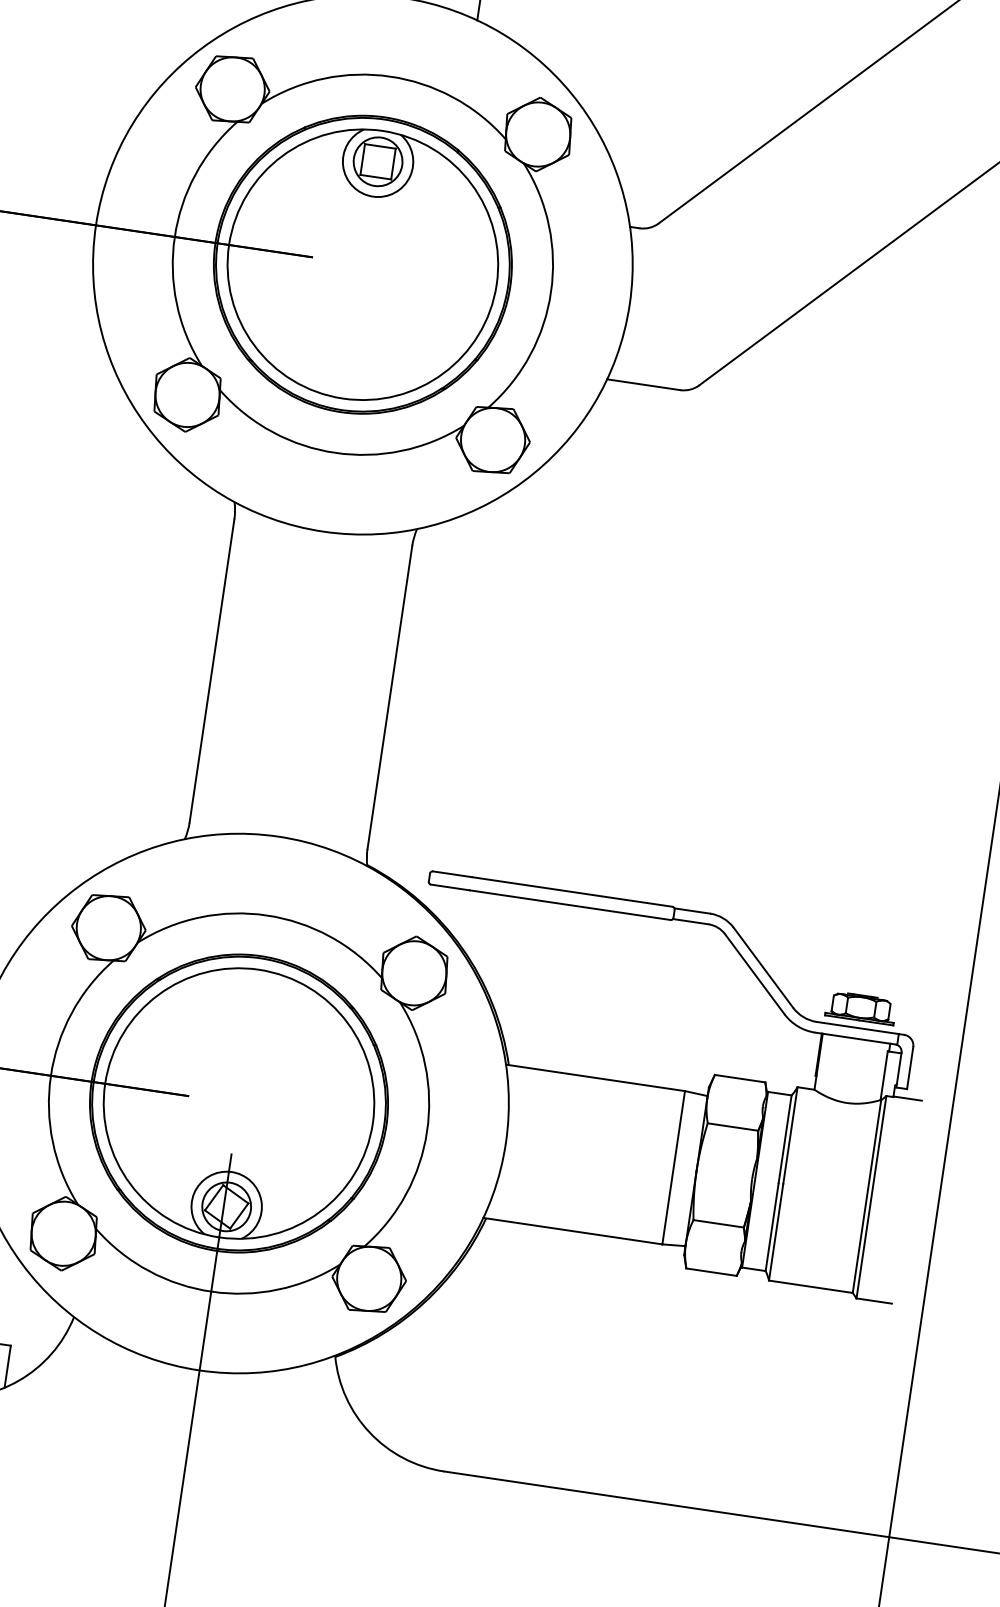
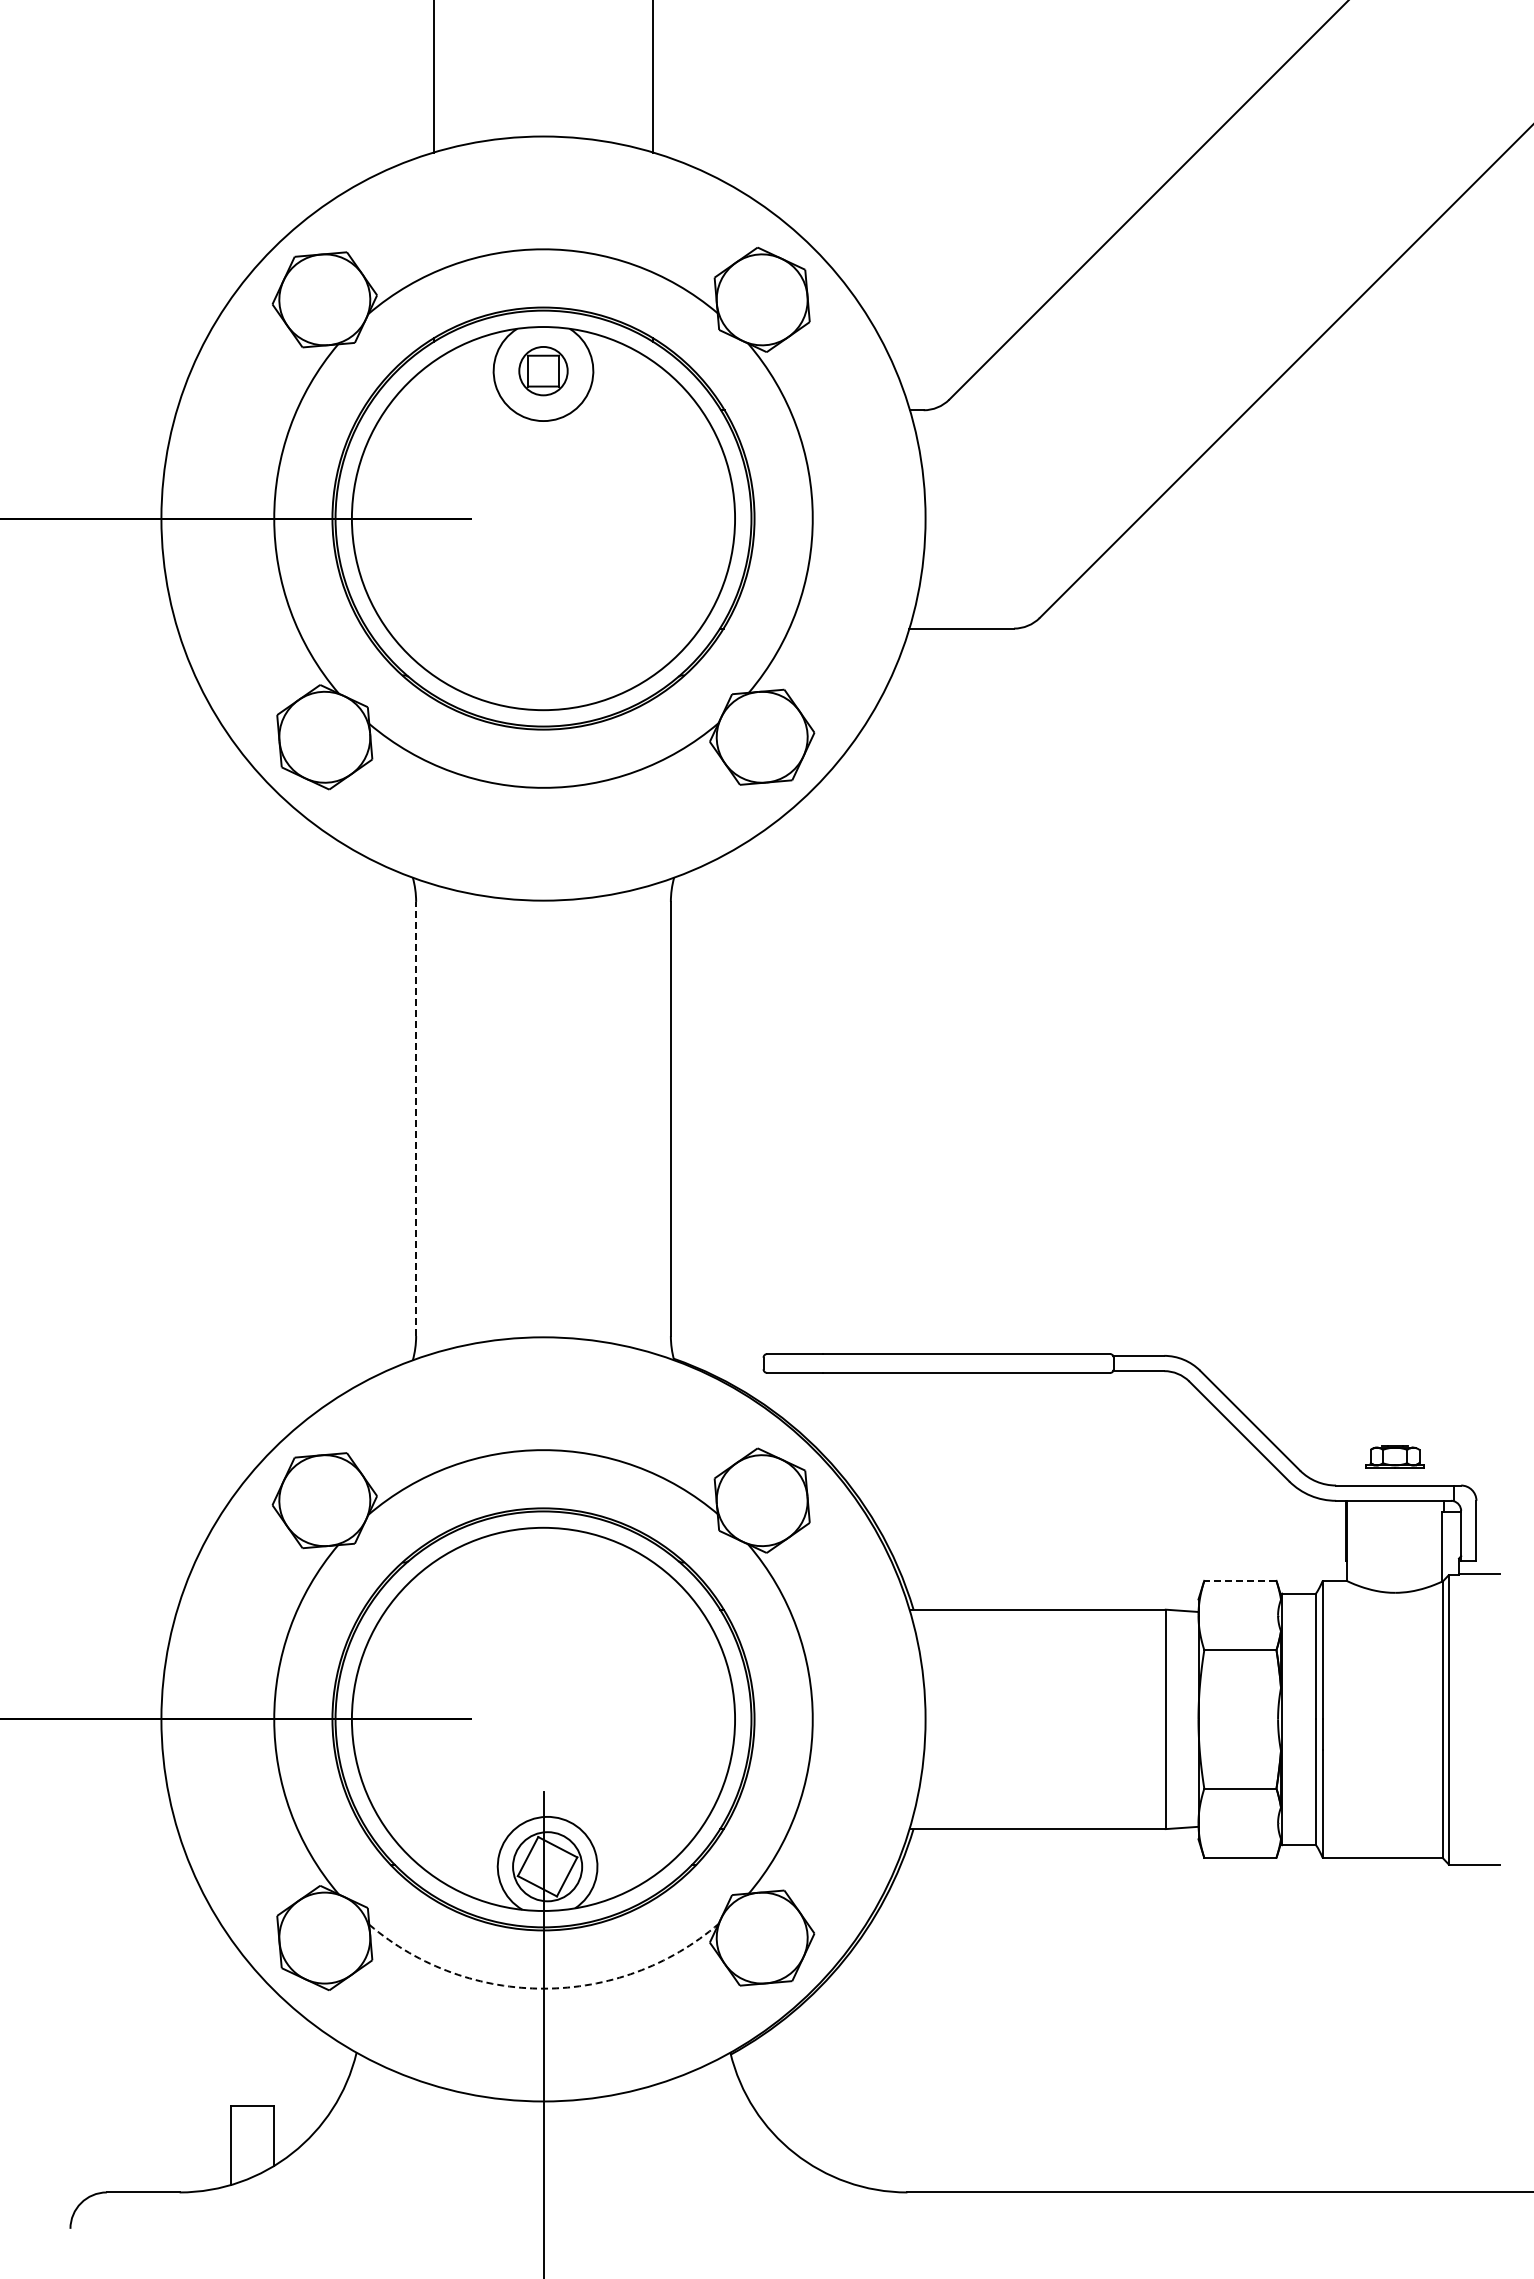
part: (378, 161) -> (543, 370), size x0.7
line: (212, 670) -> (416, 1118), solid -> dashed
part: (860, 1007) -> (1394, 1456), size x0.6
line: (739, 1078) -> (1239, 1580), solid -> dashed
arc: (211, 1291) -> (544, 1988), solid -> dashed

